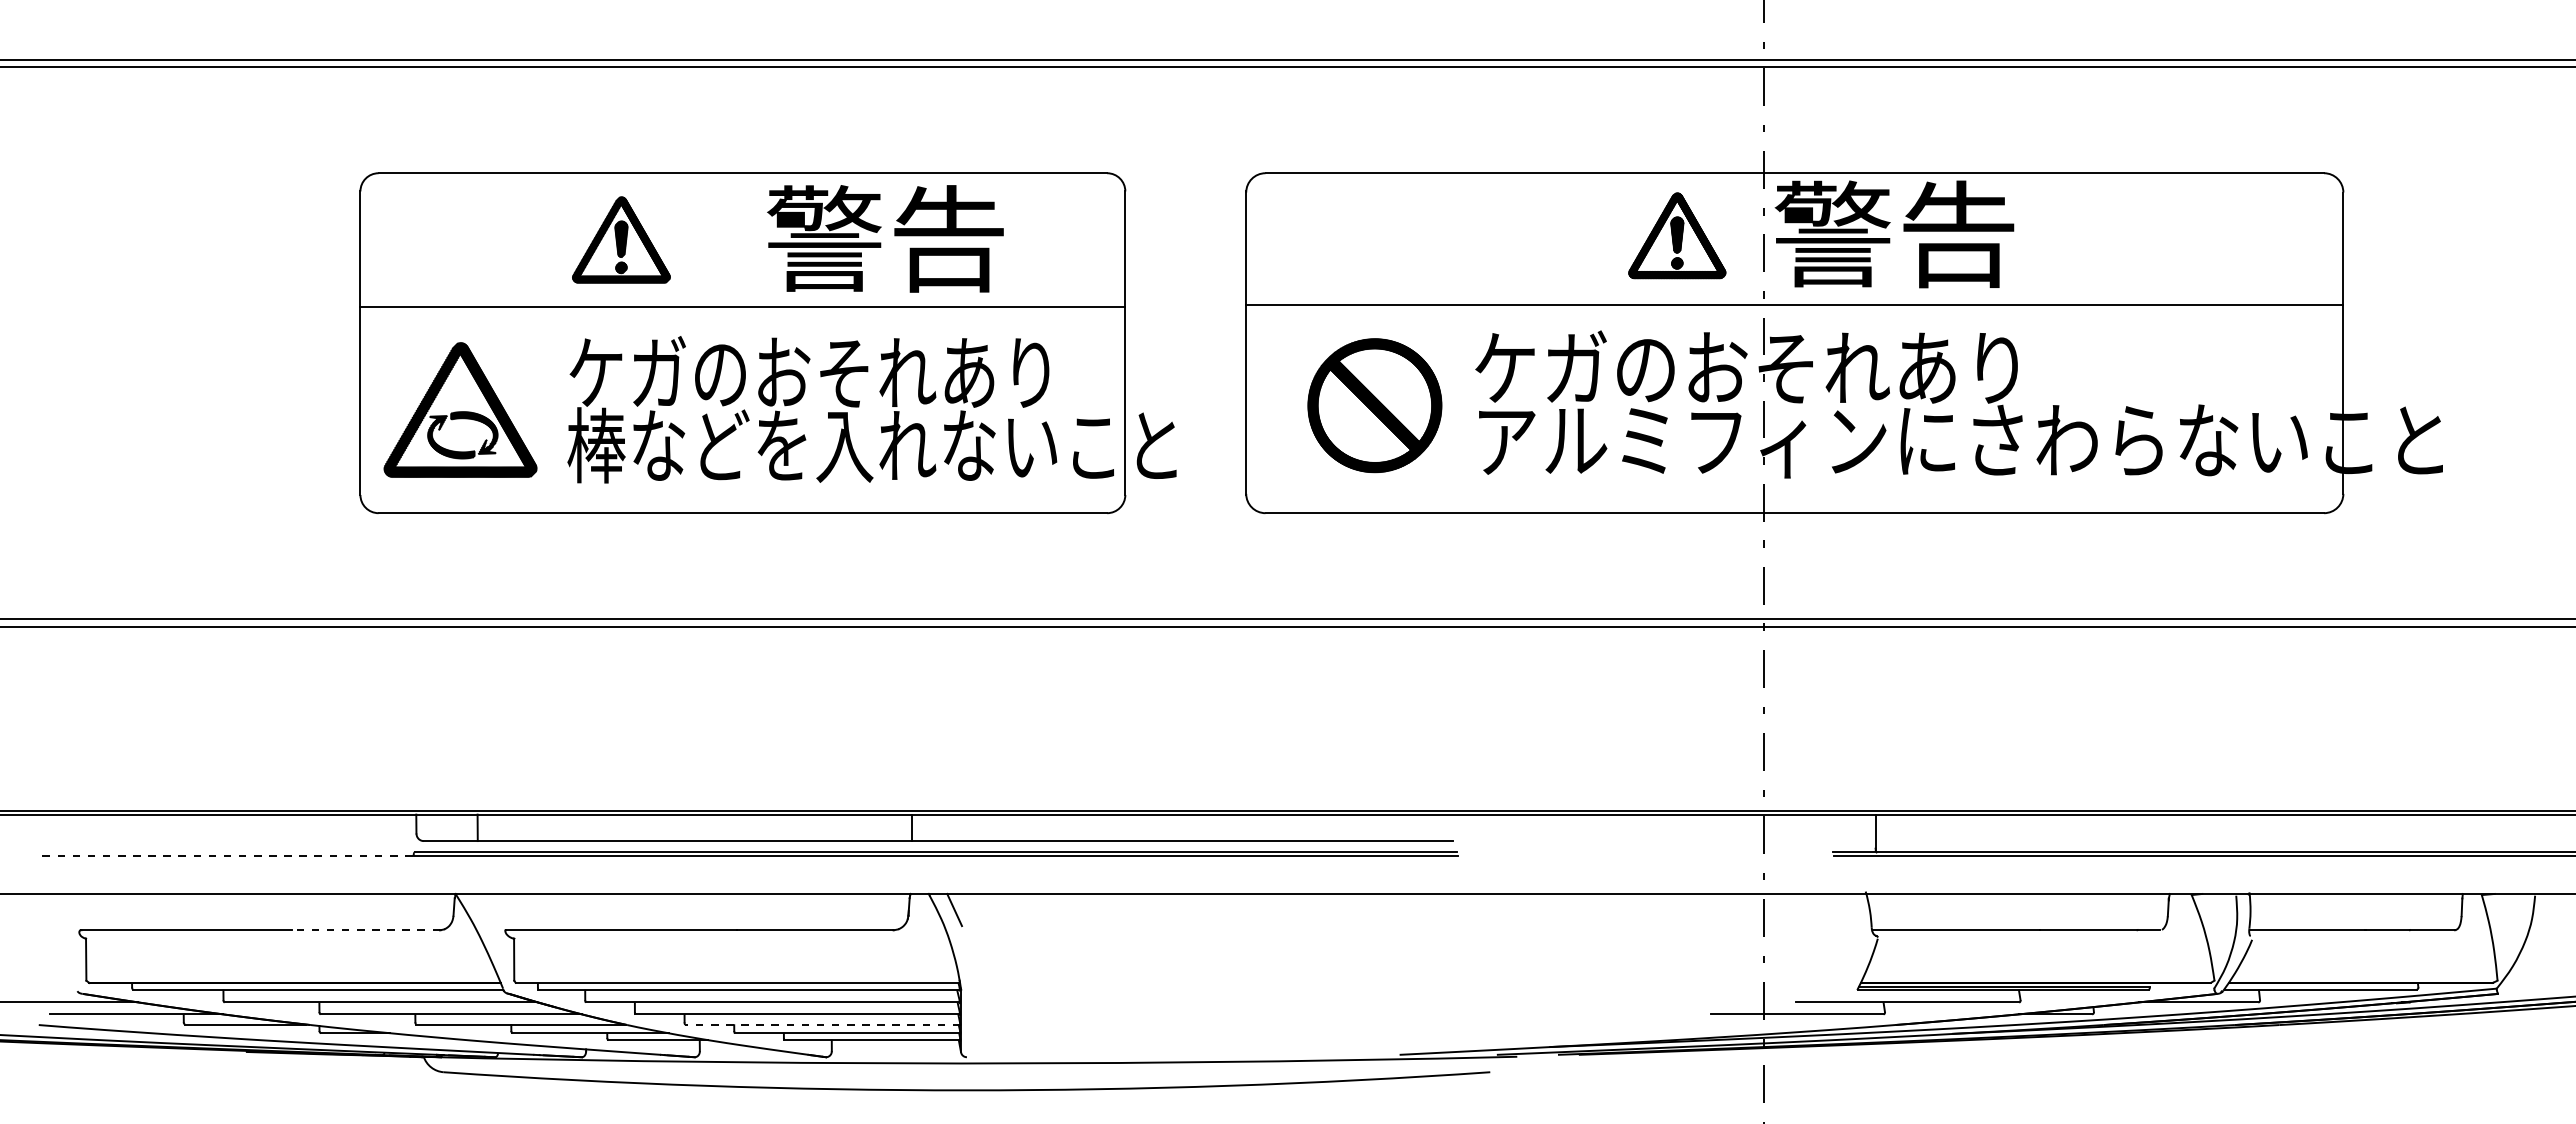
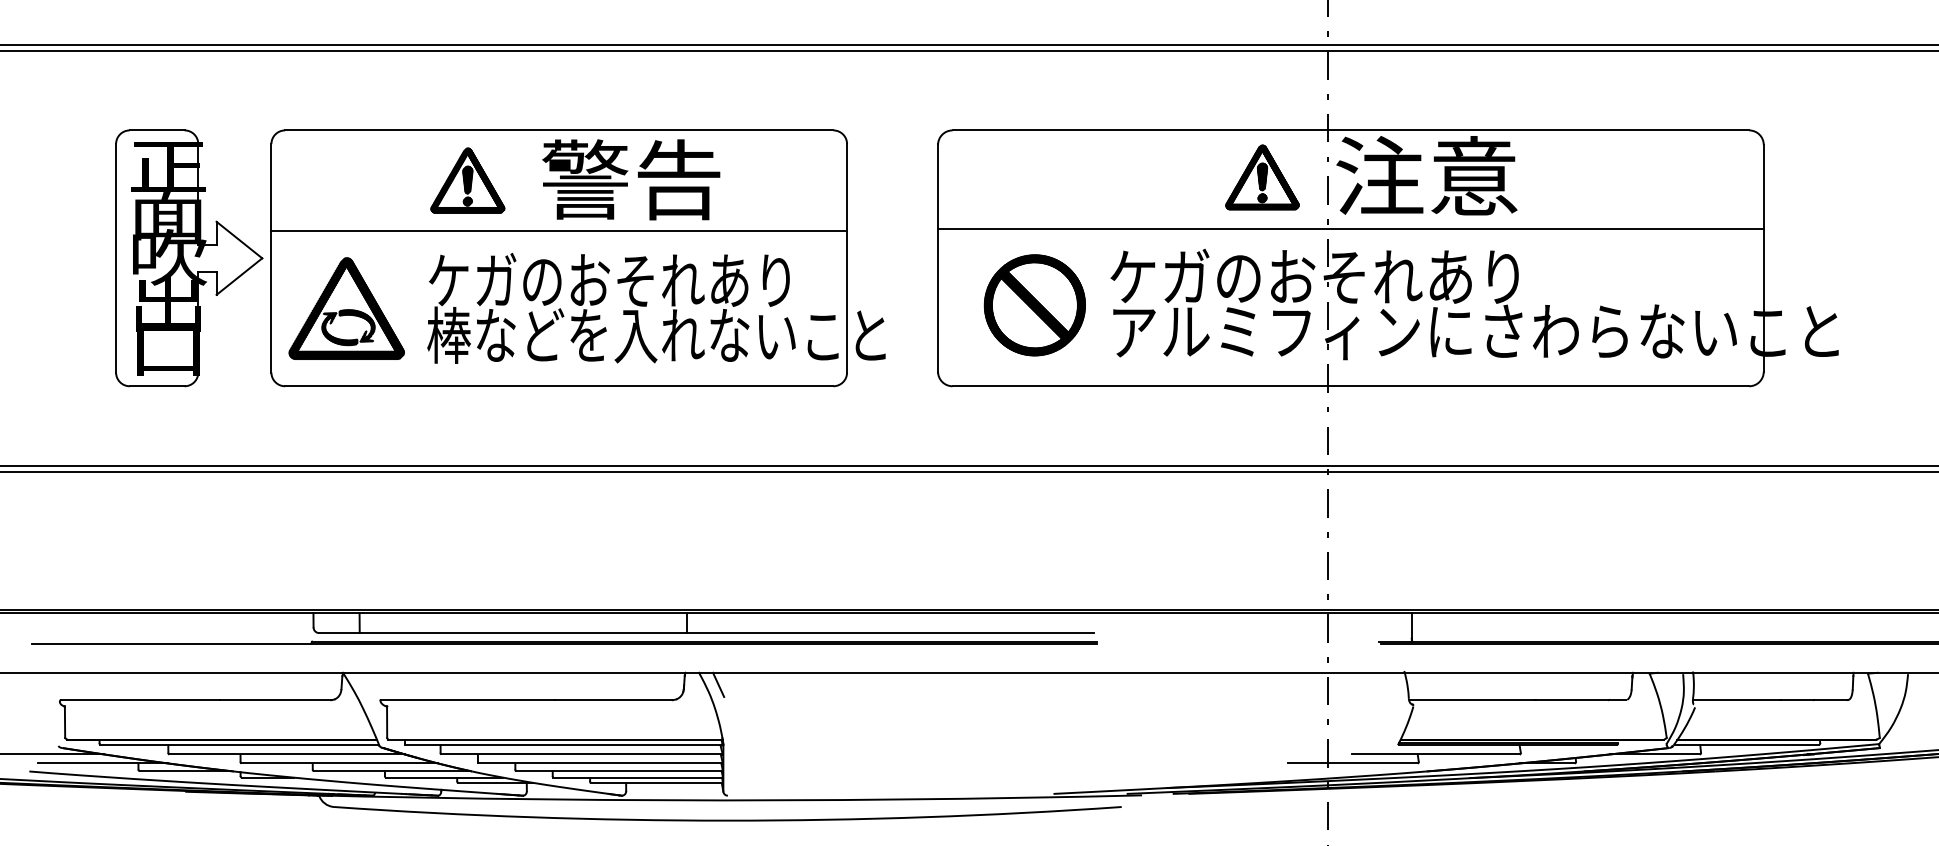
text: (1895, 234) -> (1426, 176), 警告 -> 注意
text: (885, 238) -> (631, 179), moved
part: (251, 343) -> (189, 258), added
line: (228, 856) -> (172, 644), dashed -> solid
line: (366, 930) -> (275, 700), dashed -> solid
line: (822, 1024) -> (619, 771), dashed -> solid

